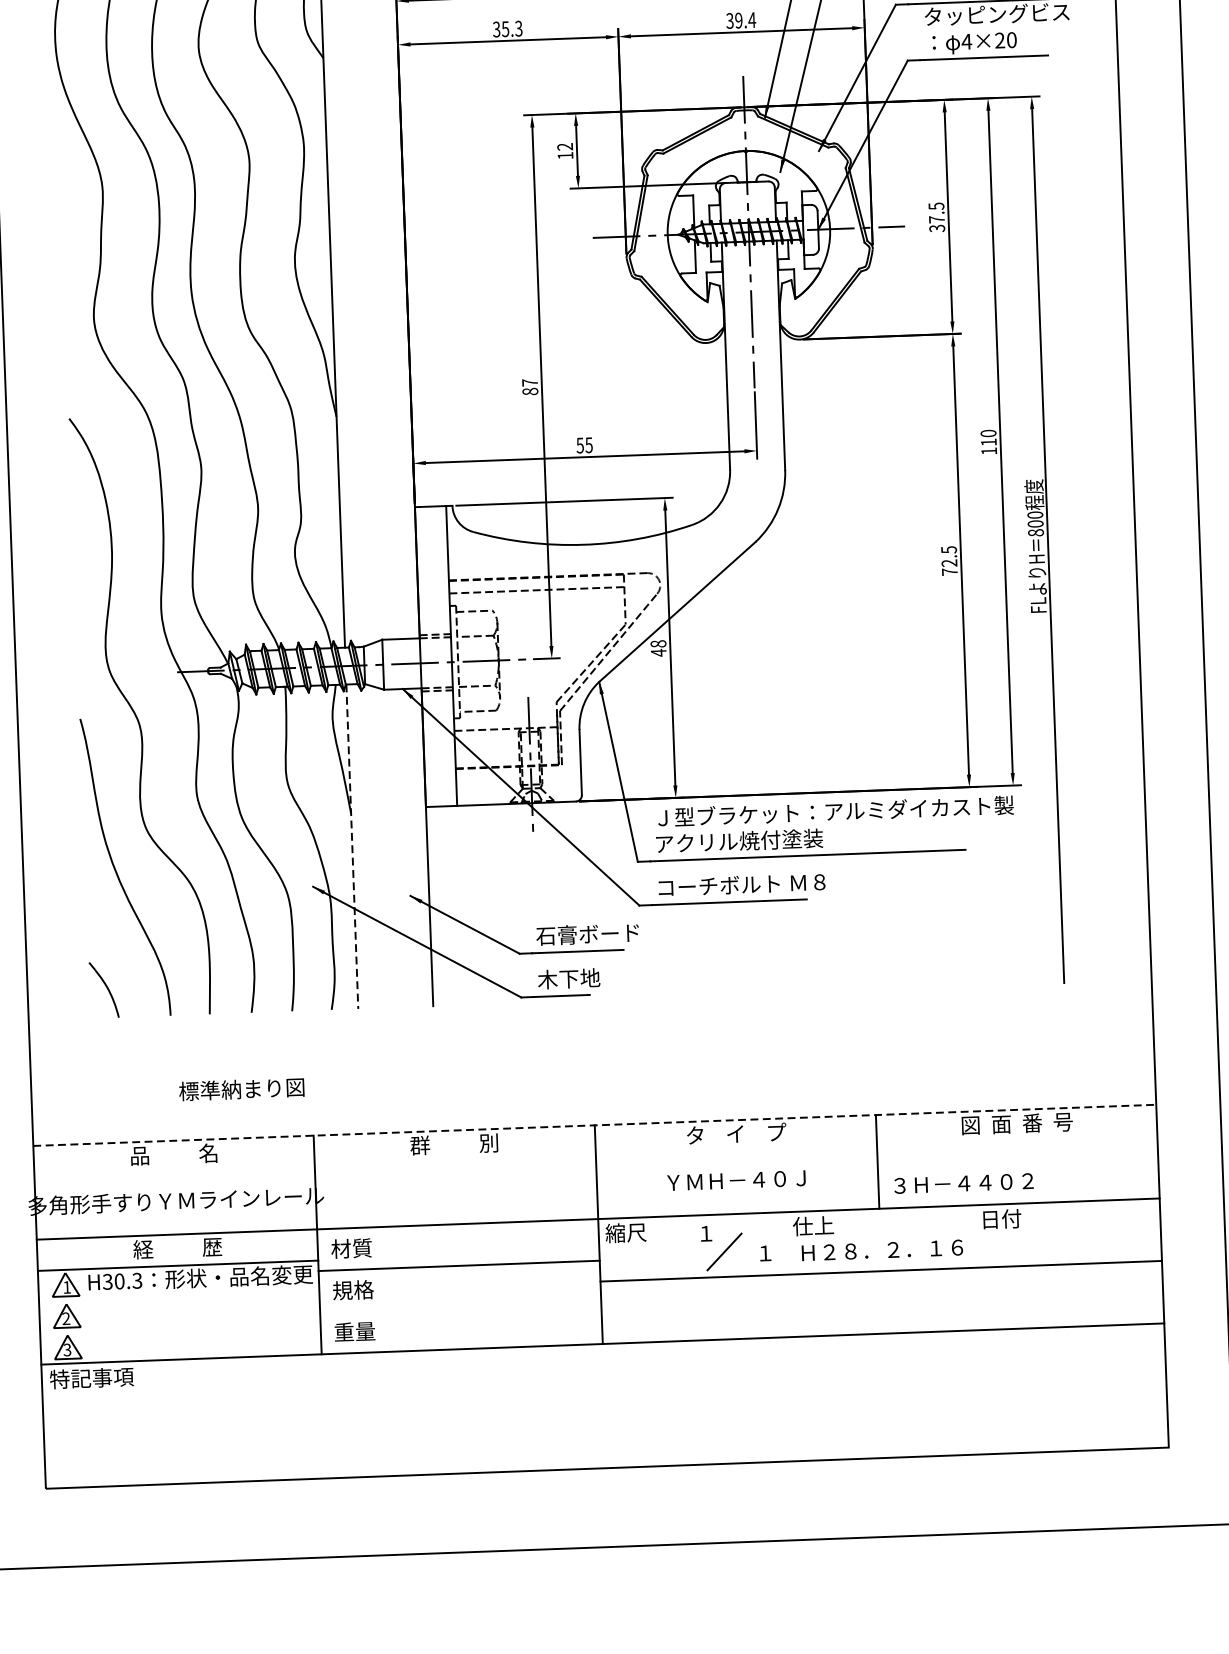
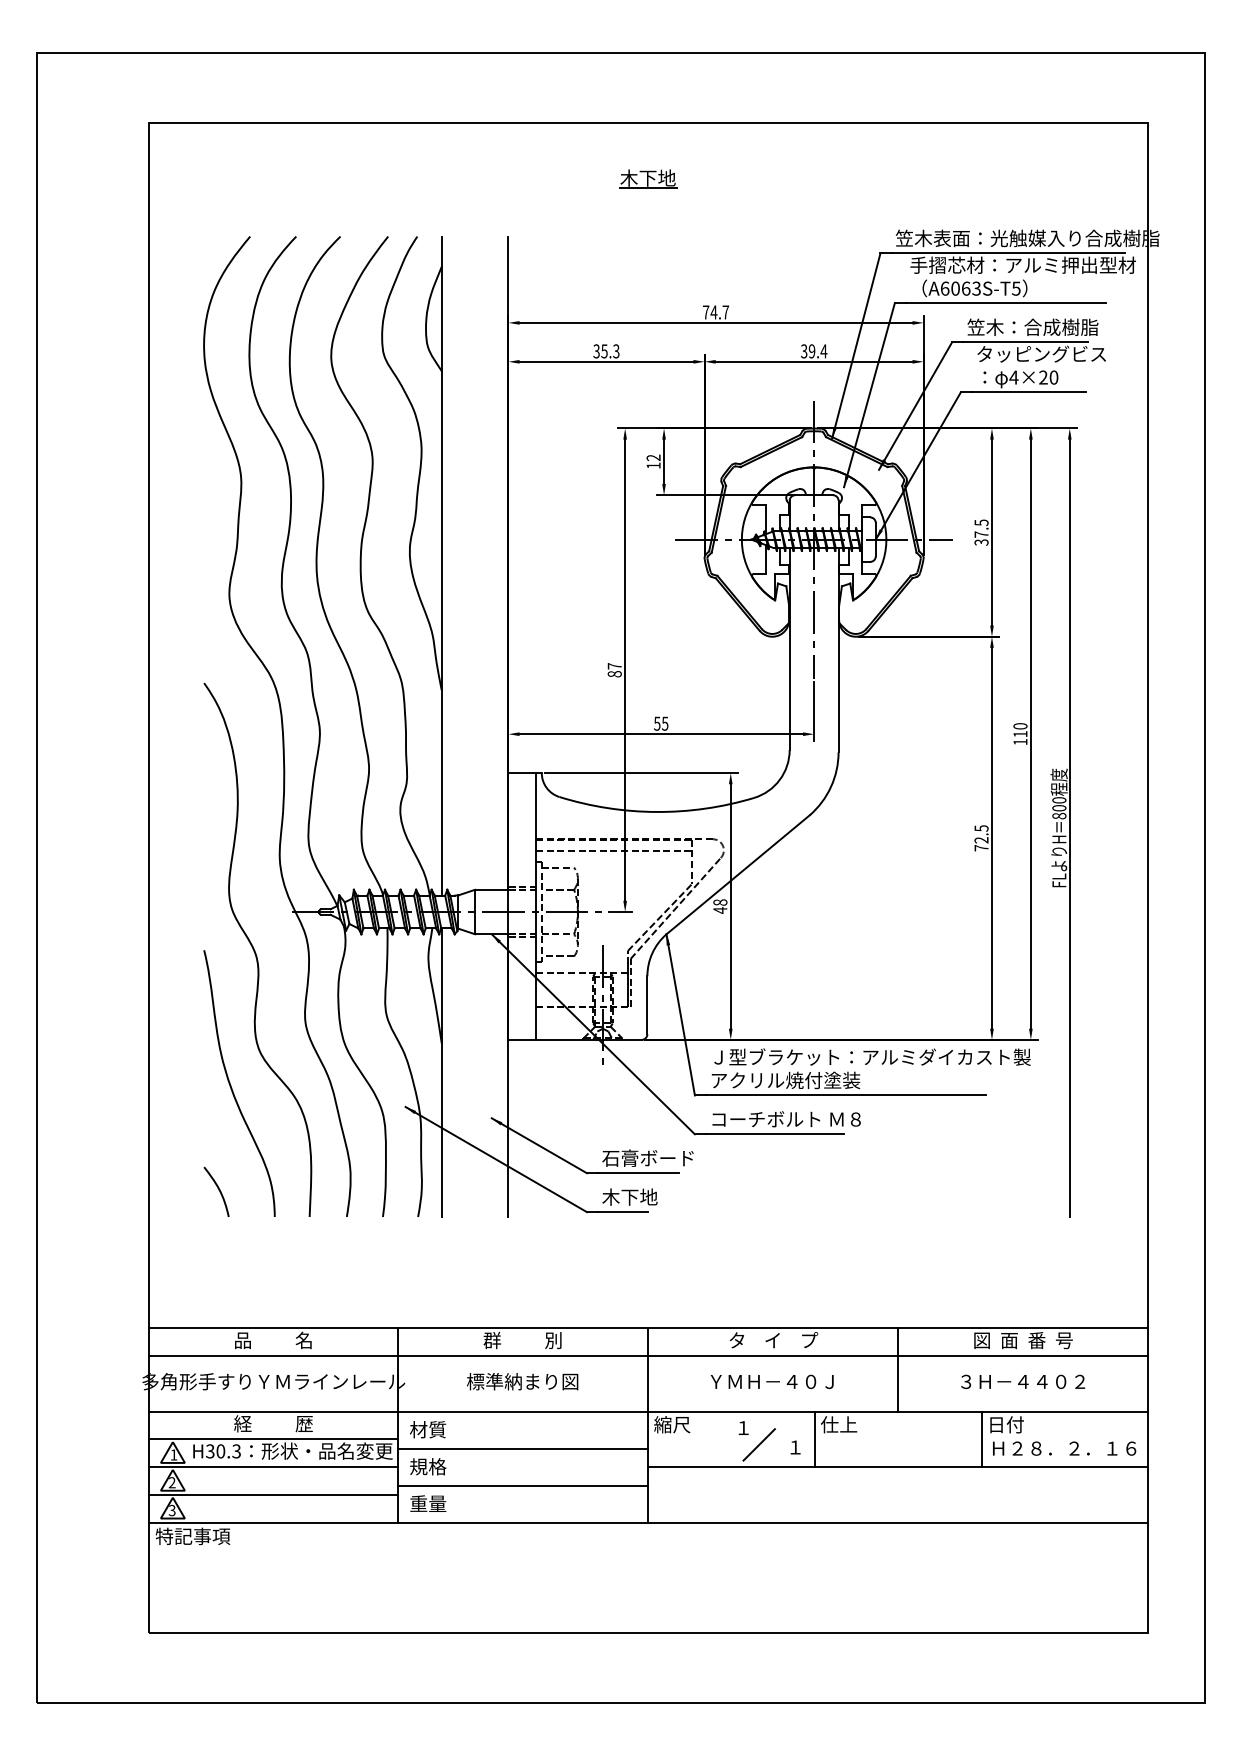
line: (352, 847) -> (441, 1073), dashed -> solid
text: (241, 1089) -> (522, 1381), moved
line: (595, 1125) -> (648, 1328), dashed -> solid
line: (595, 1156) -> (647, 1355), added
text: (964, 1183) -> (1023, 1381), moved
line: (974, 1236) -> (981, 1439), added
line: (786, 1243) -> (814, 1439), added
text: (882, 1250) -> (1064, 1448), moved
line: (178, 1297) -> (272, 1467), added
line: (460, 1307) -> (522, 1485), added
line: (179, 1327) -> (272, 1494), added

